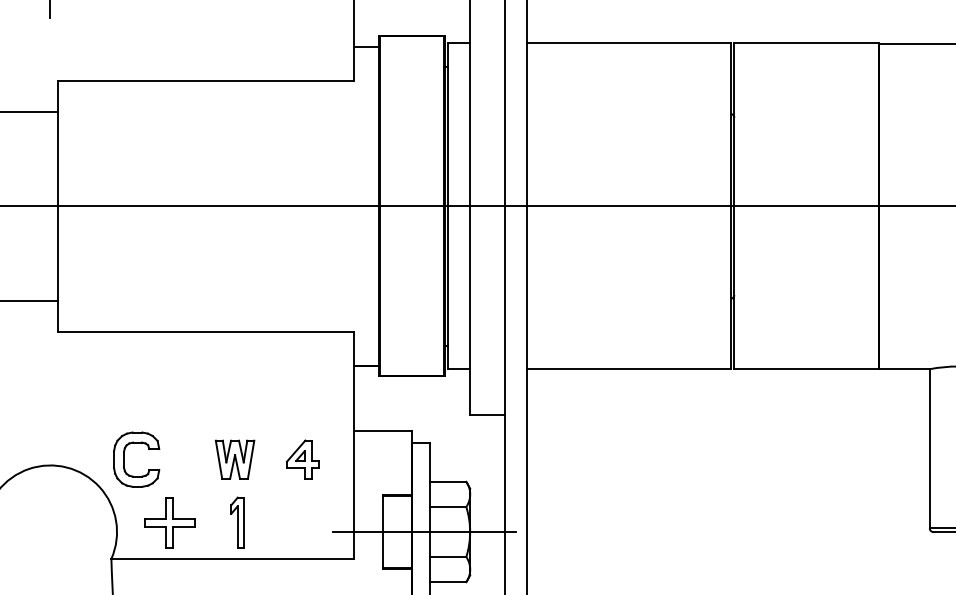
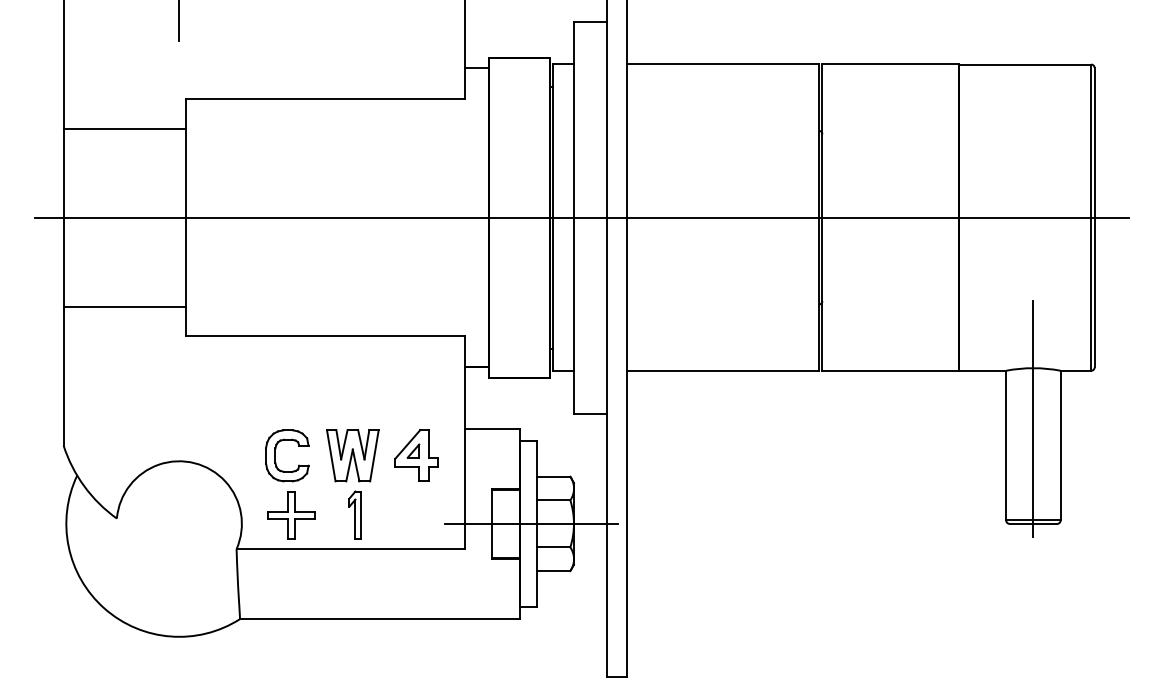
part: (124, 459) -> (275, 455), moved
part: (234, 459) -> (352, 455), size x1.43
part: (302, 459) -> (416, 455), size x1.43

